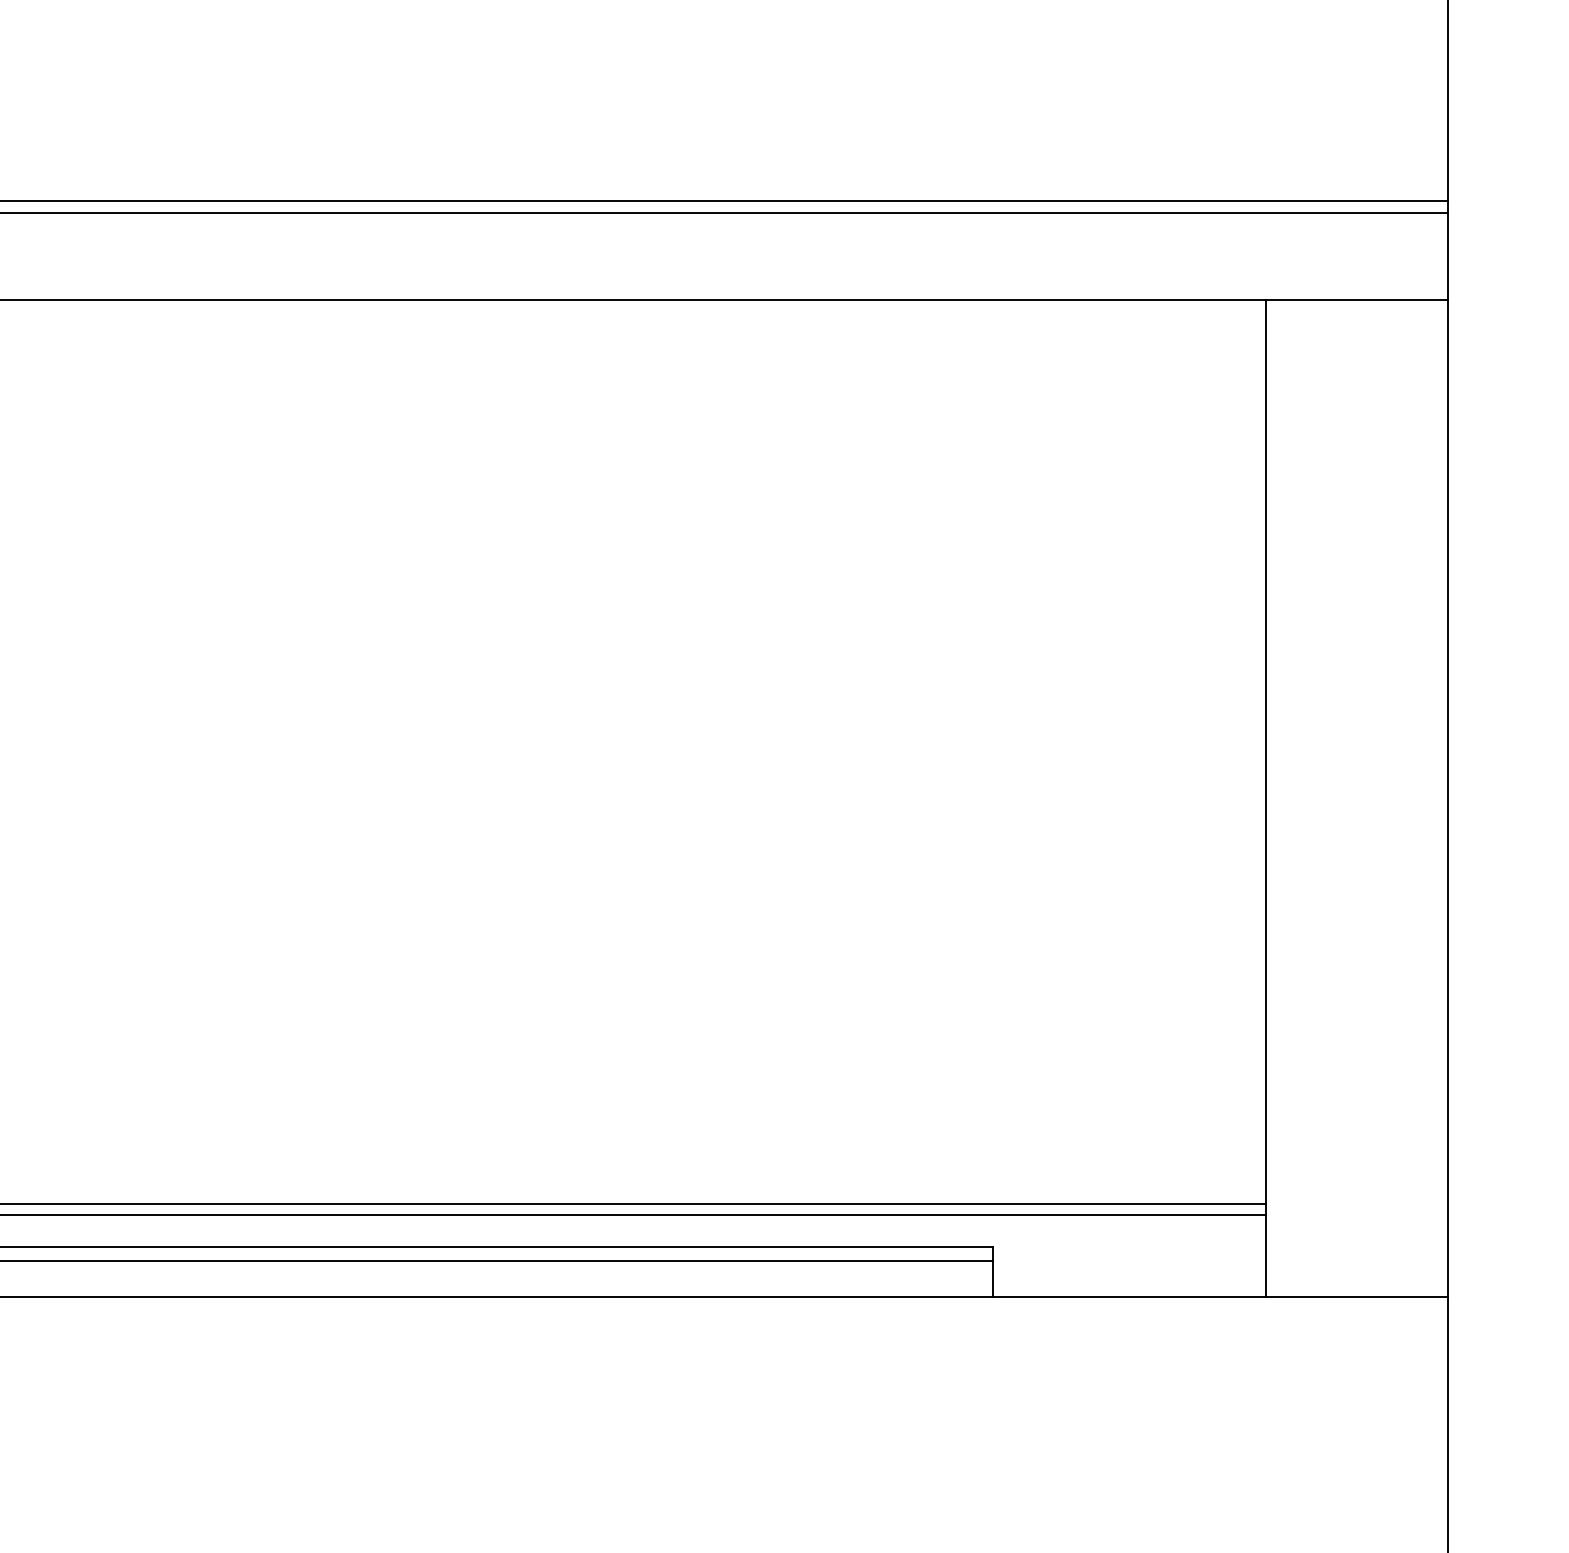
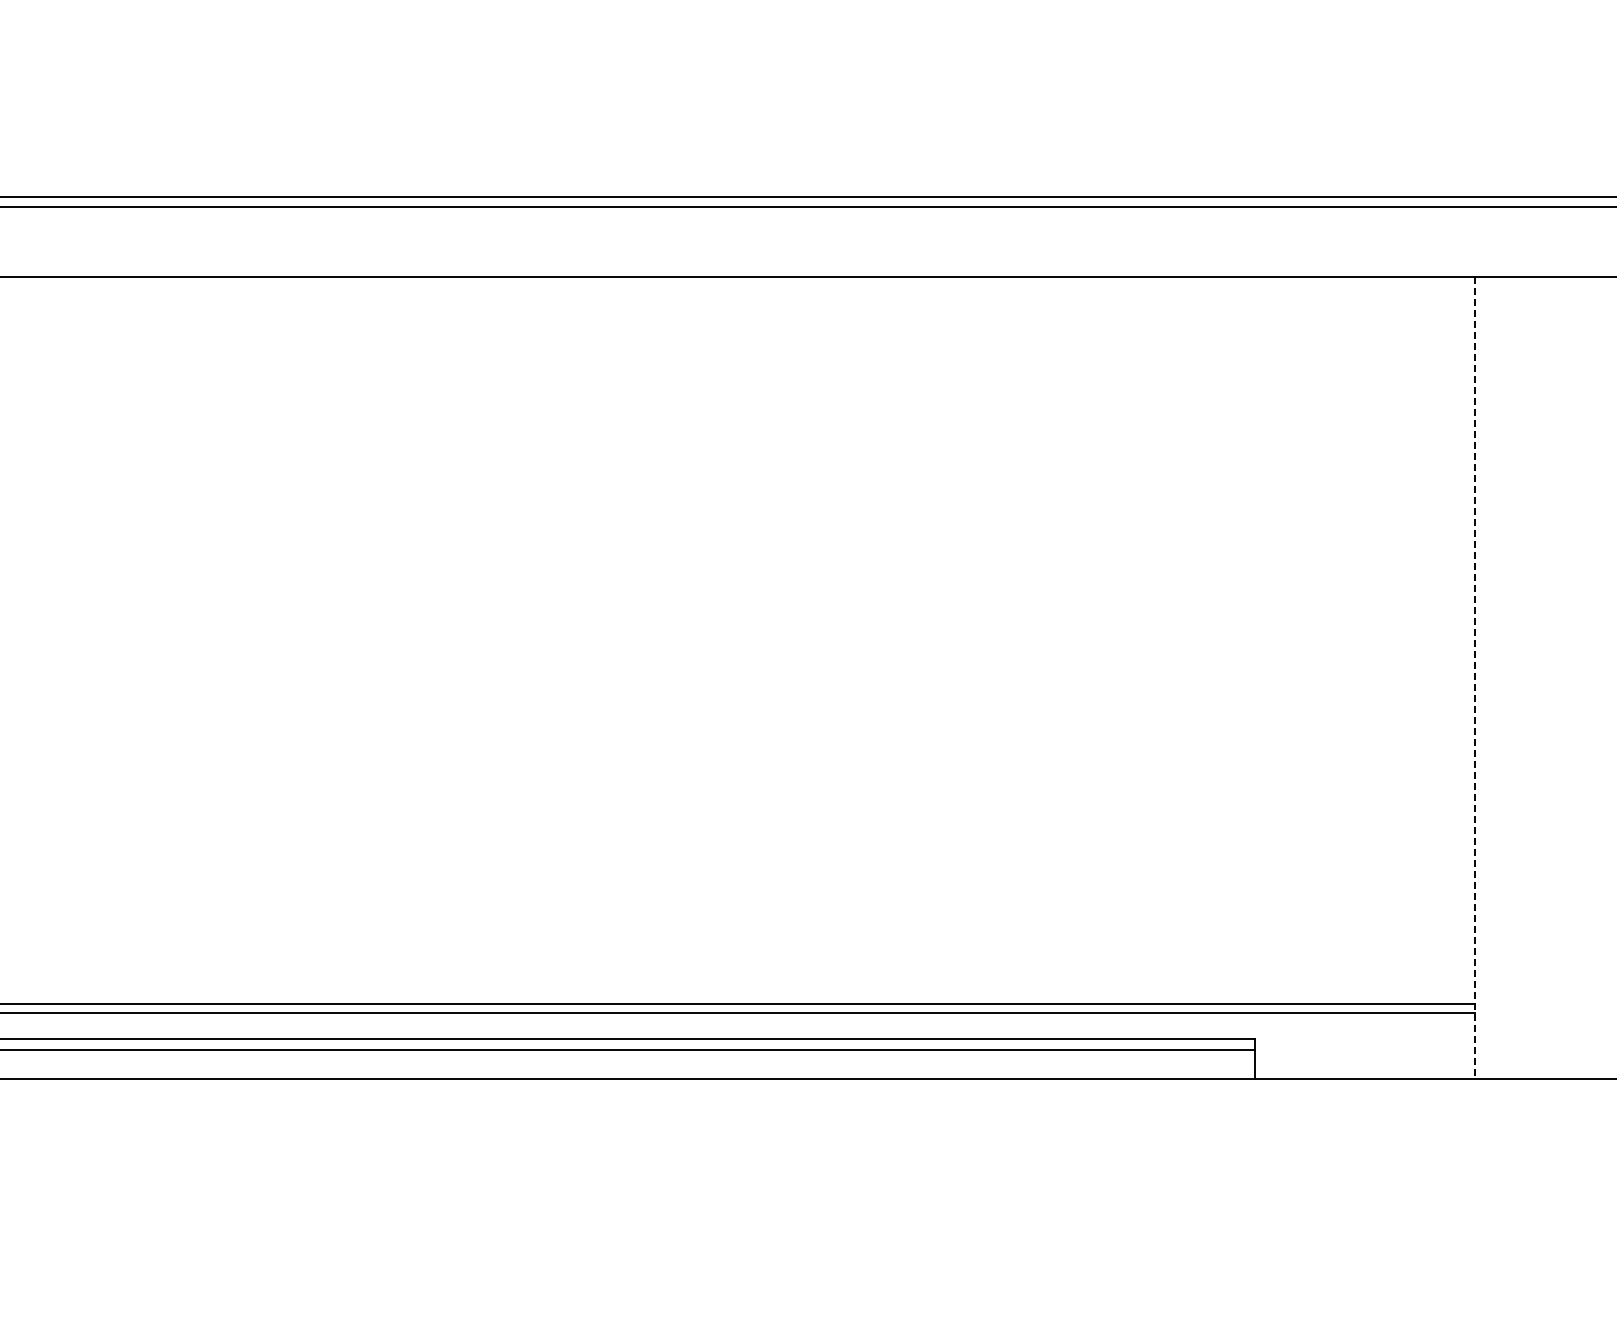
line: (1265, 799) -> (1474, 678), solid -> dashed

